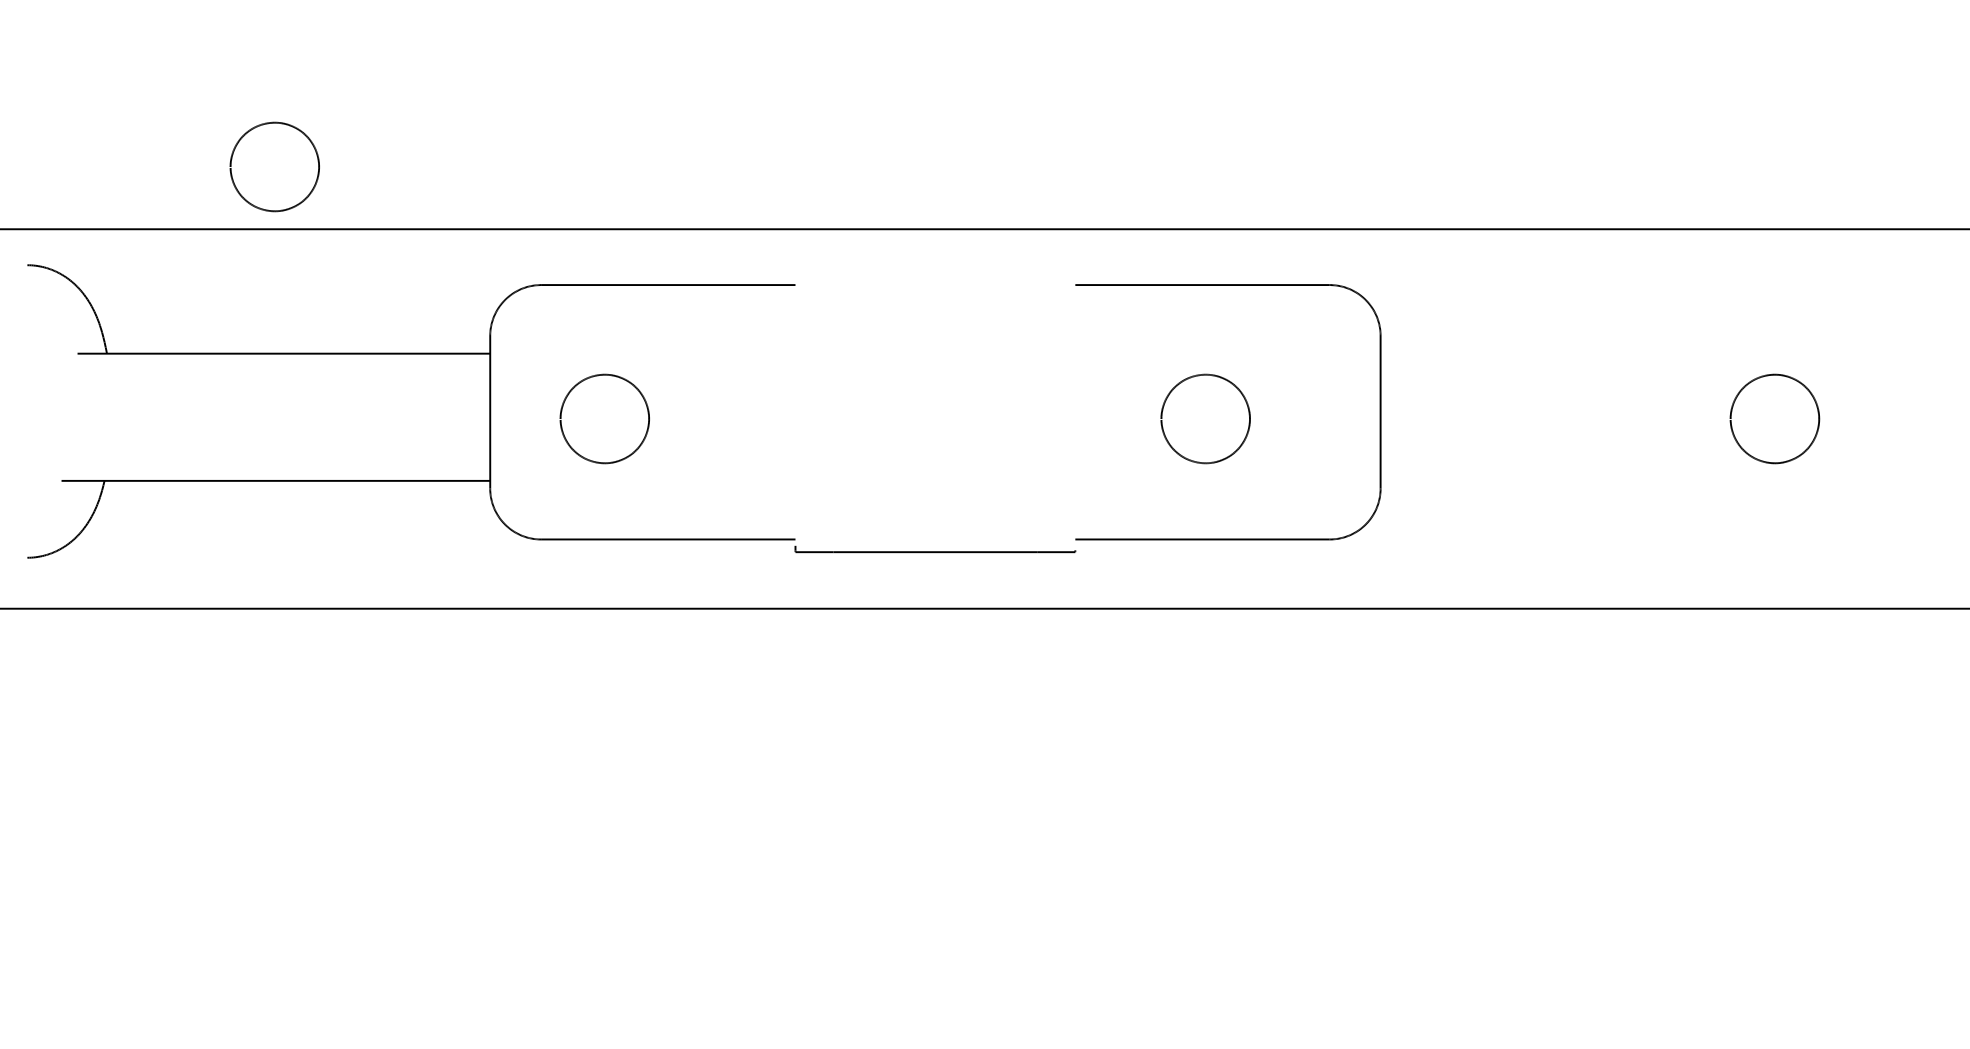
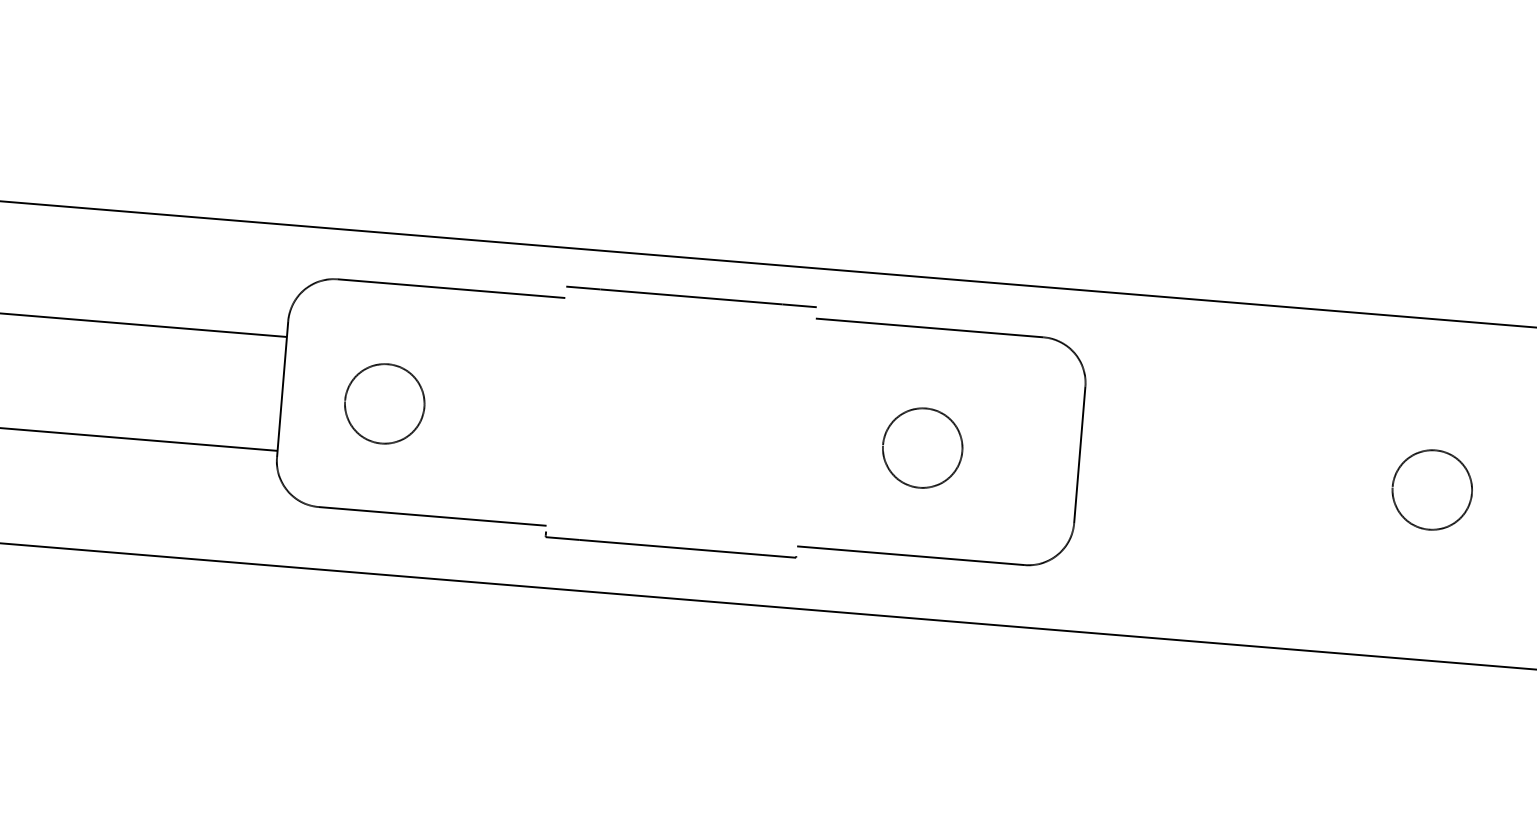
part: (260, 126) -> (98, 116), removed
line: (935, 272) -> (691, 297), added

